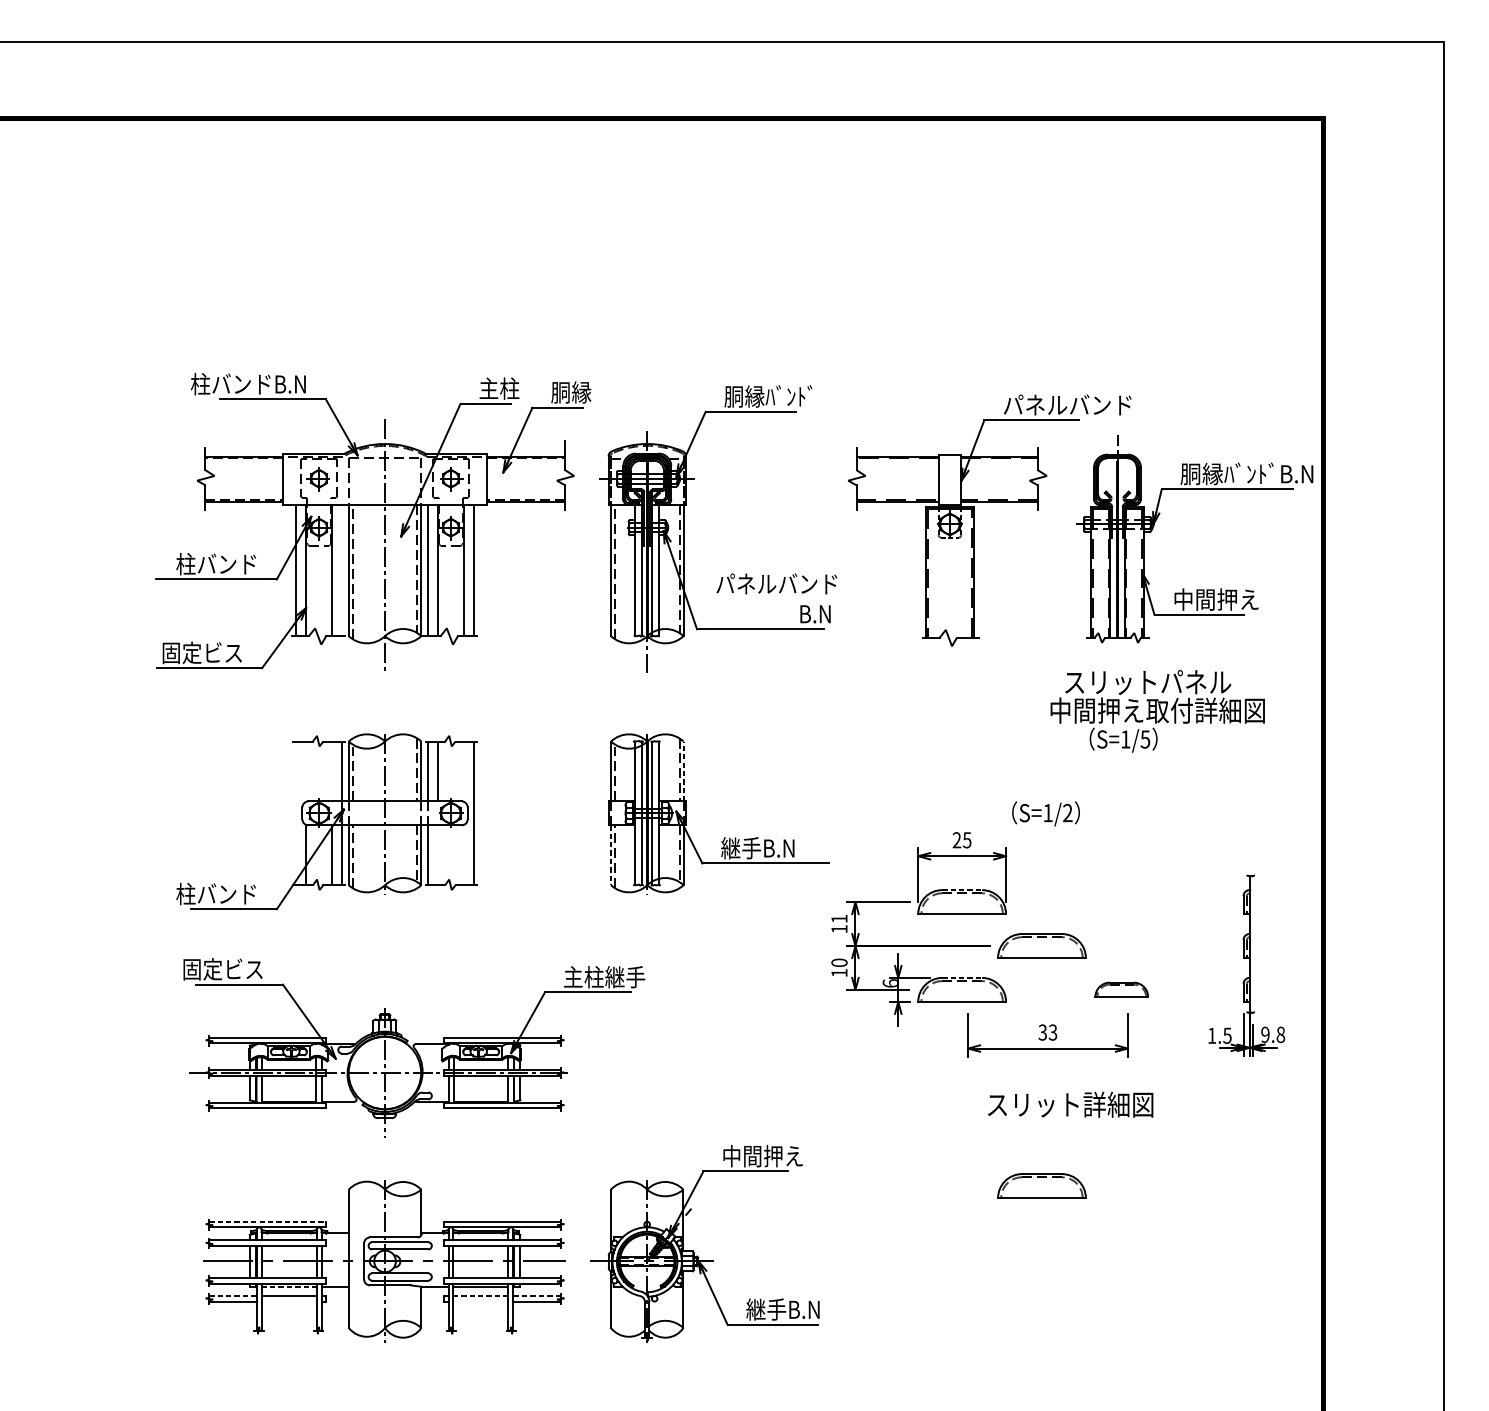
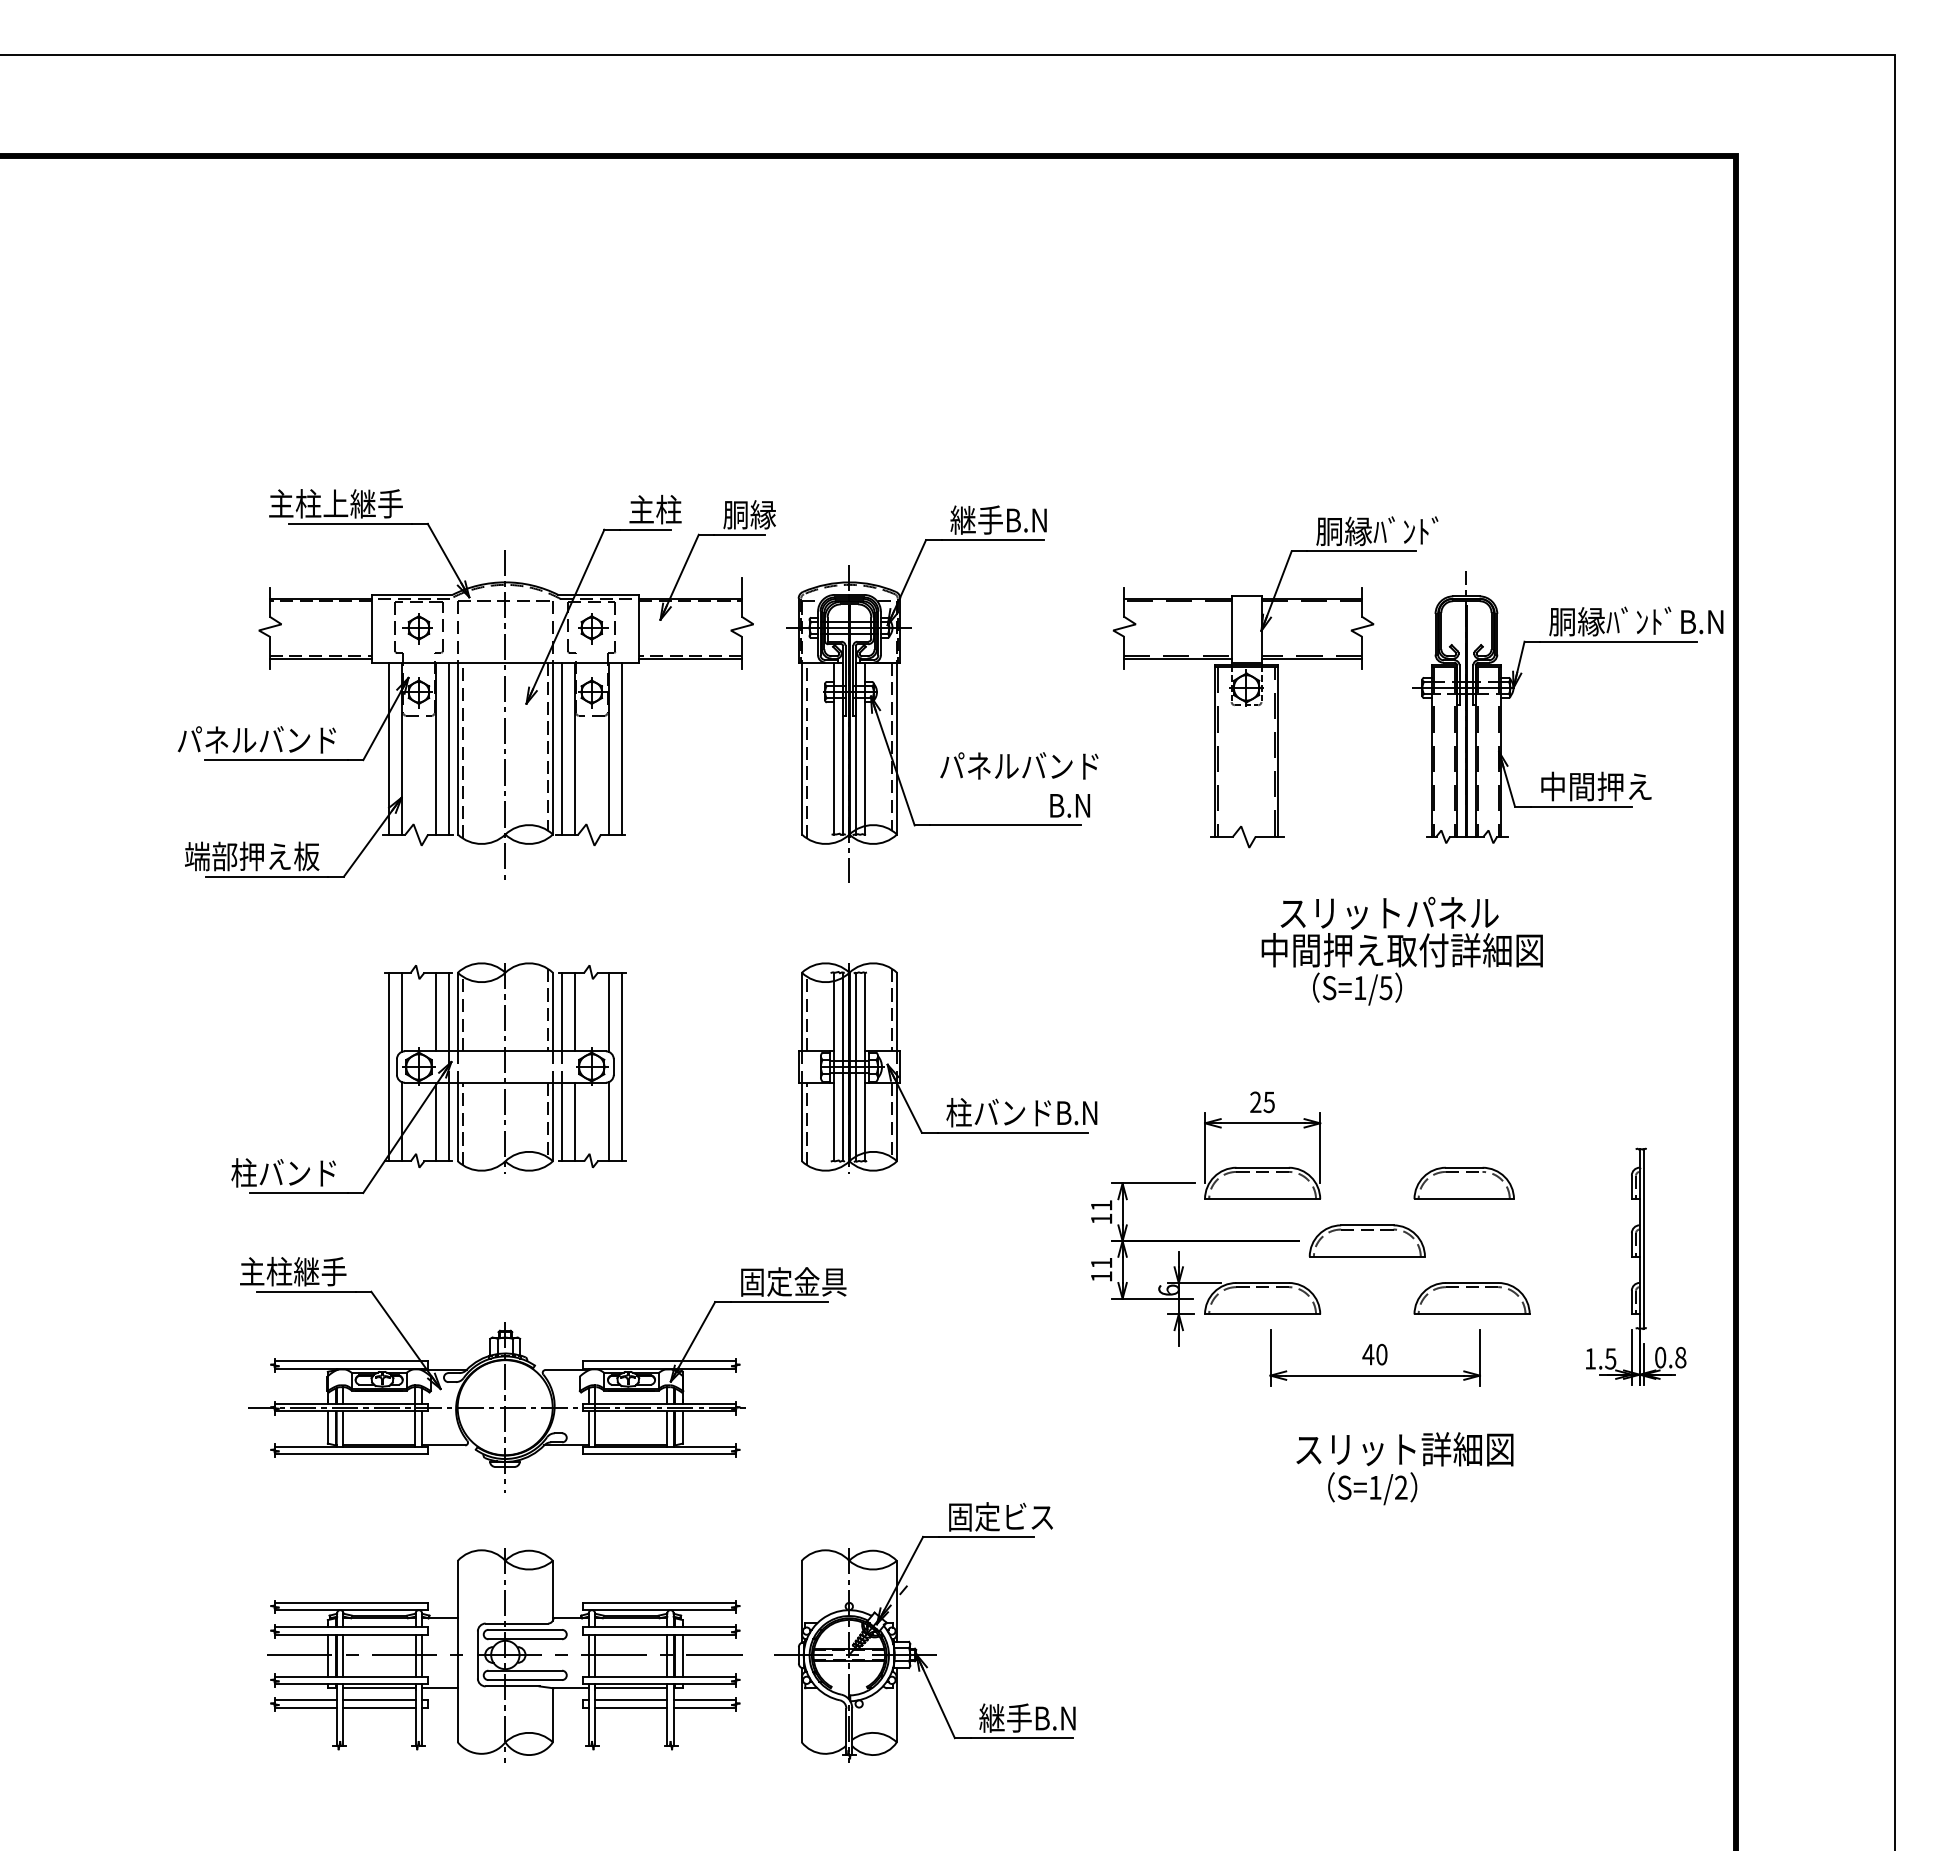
text: (248, 383) -> (326, 503), 柱バンドB.N -> 主柱上継手
text: (767, 396) -> (1007, 519), 胴縁ﾊﾞﾝﾄﾞ -> 継手B.N
text: (1067, 405) -> (1400, 531), パネルバンド -> 胴縁ﾊﾞﾝﾄﾞ
text: (164, 563) -> (216, 739), 柱バンド -> パネルバンド
line: (341, 570) -> (448, 748), added
text: (192, 652) -> (252, 856), 固定ビス -> 端部押え板
text: (1157, 710) -> (1401, 950), moved
line: (305, 771) -> (401, 1011), added
line: (332, 771) -> (436, 1011), added
line: (464, 771) -> (609, 1011), added
line: (683, 771) -> (897, 1011), dashed -> solid
line: (296, 812) -> (389, 1066), added
text: (1045, 813) -> (1372, 1488), moved
text: (778, 848) -> (1021, 1112), 継手B.N -> 柱バンドB.N
line: (437, 854) -> (574, 1121), added
line: (464, 854) -> (609, 1121), added
line: (610, 855) -> (801, 1122), dashed -> solid
line: (962, 889) -> (1263, 1167), dashed -> solid
part: (1115, 901) -> (1463, 1182), added
line: (1252, 944) -> (1643, 1238), added
text: (839, 962) -> (1101, 1262), 10 -> 11
text: (223, 969) -> (293, 1271), 固定ビス -> 主柱継手
text: (604, 976) -> (793, 1281), 主柱継手 -> 固定金具
line: (962, 977) -> (1263, 1282), dashed -> solid
part: (1121, 989) -> (1471, 1298), size x1.67
text: (1047, 1032) -> (1374, 1354), 33 -> 40
text: (1265, 1034) -> (1660, 1357), 9.8 -> 0.8
text: (763, 1155) -> (1001, 1516), 中間押え -> 固定ビス
part: (1041, 1185) -> (1366, 1555), removed
line: (267, 1221) -> (351, 1602), dashed -> solid
line: (289, 1286) -> (380, 1688), dashed -> solid
line: (233, 1296) -> (306, 1700), dashed -> solid
line: (480, 1296) -> (630, 1700), dashed -> solid
line: (536, 1296) -> (704, 1700), dashed -> solid
line: (289, 1301) -> (379, 1707), added
line: (481, 1301) -> (631, 1707), added

